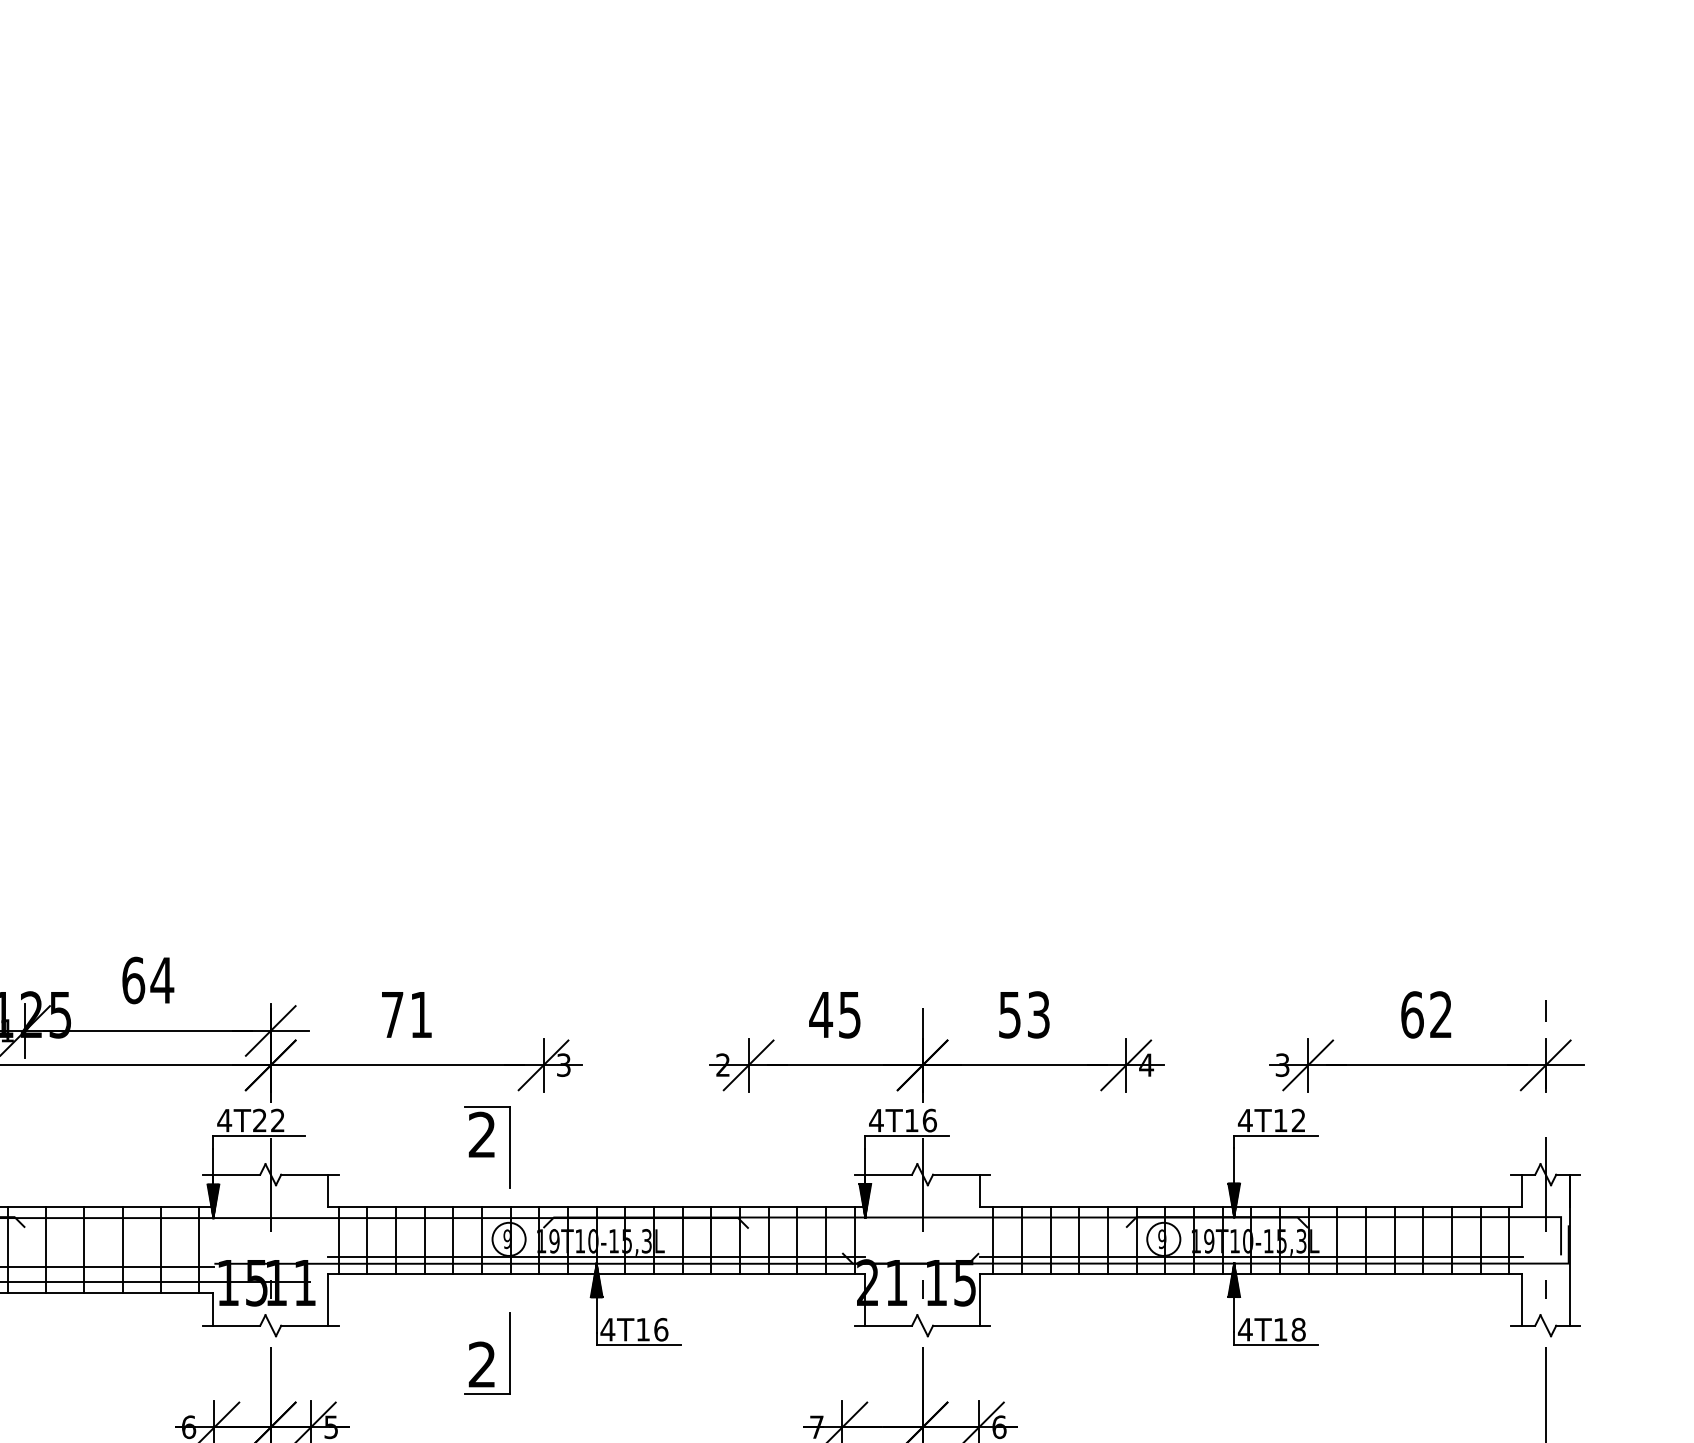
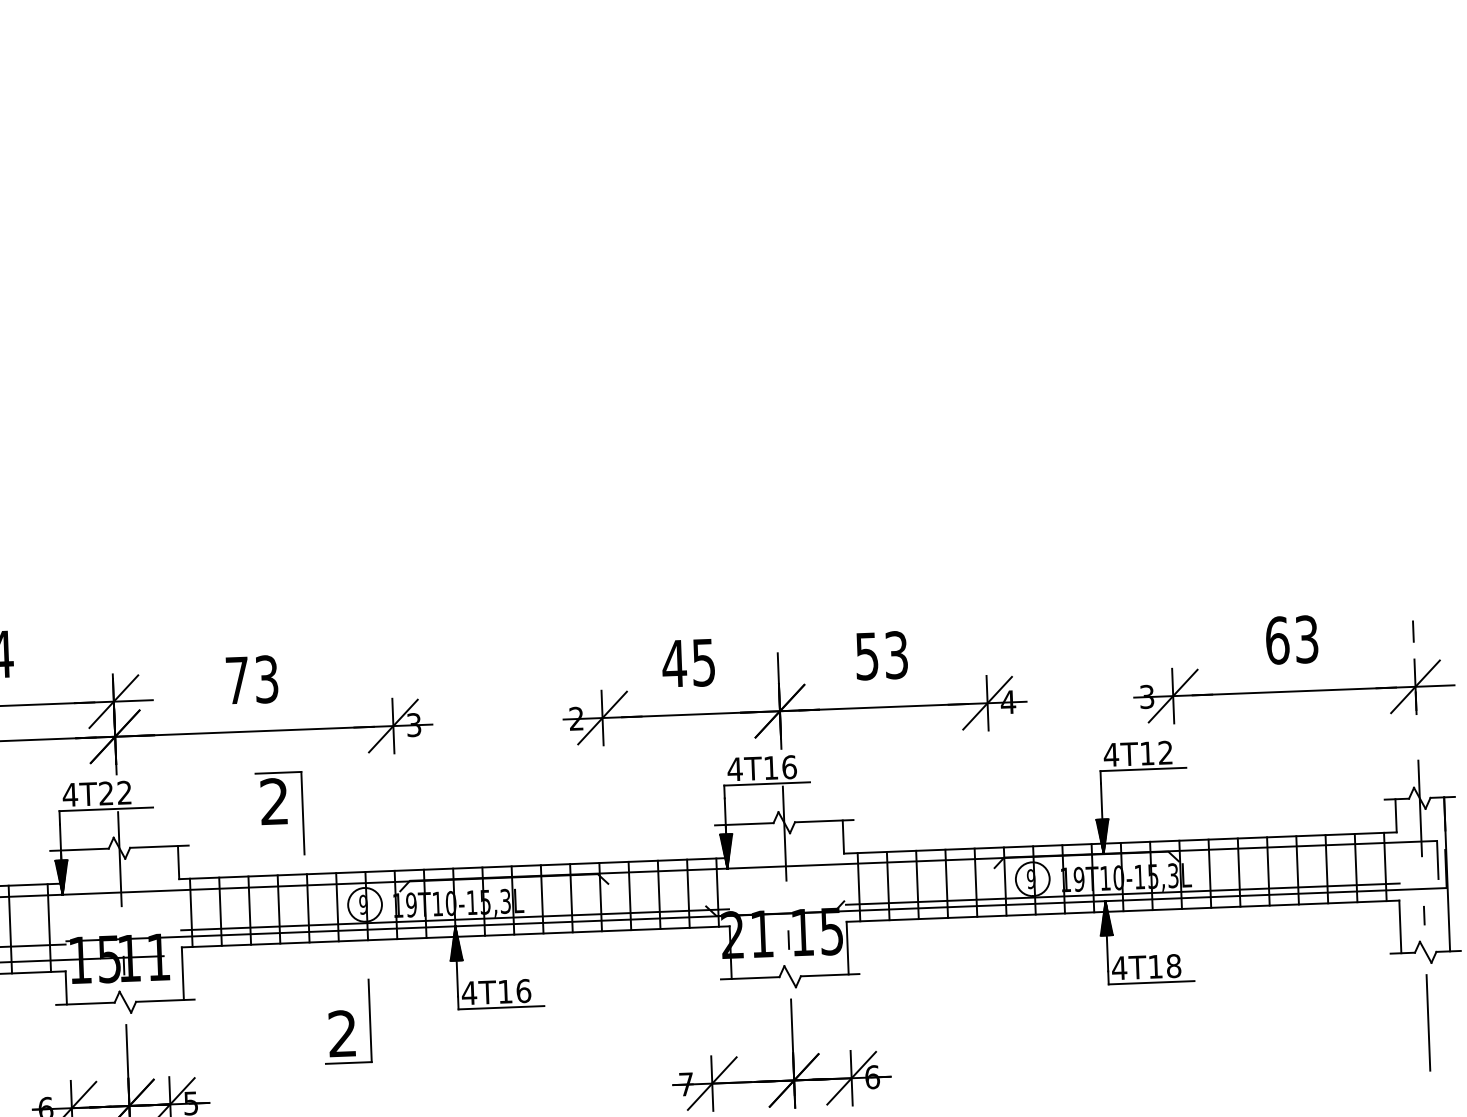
text: (421, 1014) -> (266, 678), 71 -> 73
text: (1440, 1014) -> (1306, 639), 62 -> 63
part: (487, 1147) -> (280, 814), moved

